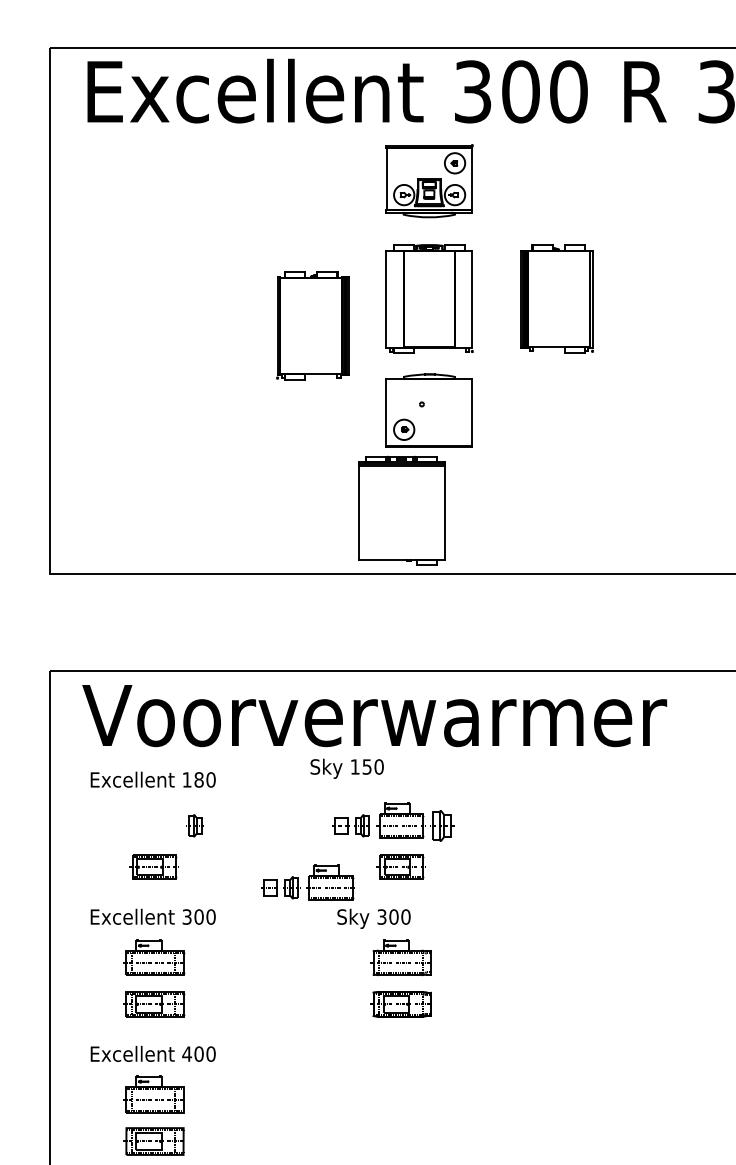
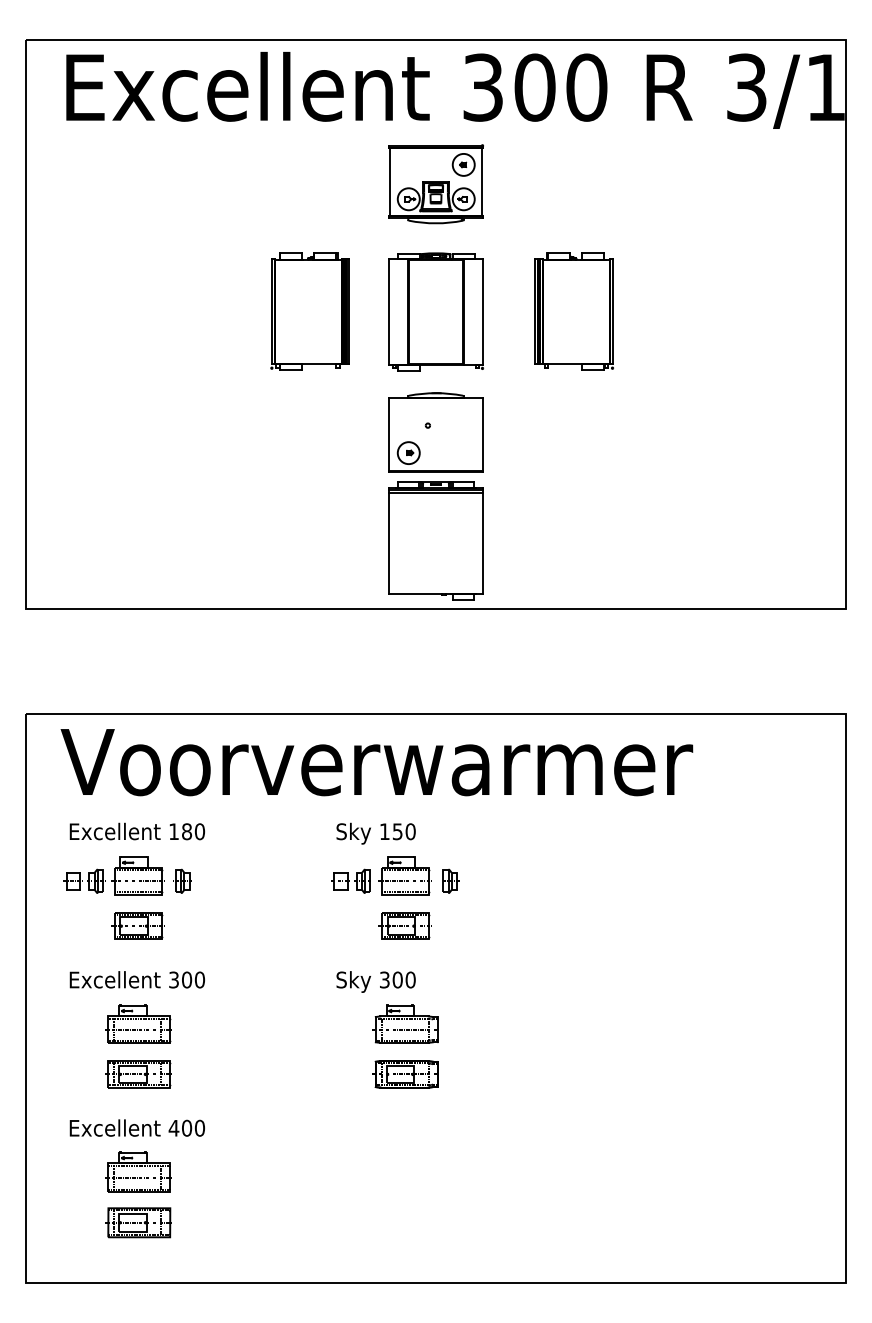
part: (312, 325) -> (309, 311), moved
part: (401, 510) -> (435, 540), moved
text: (346, 768) -> (375, 833), moved
part: (442, 825) -> (450, 880), size x0.71
part: (307, 882) -> (113, 875), moved

